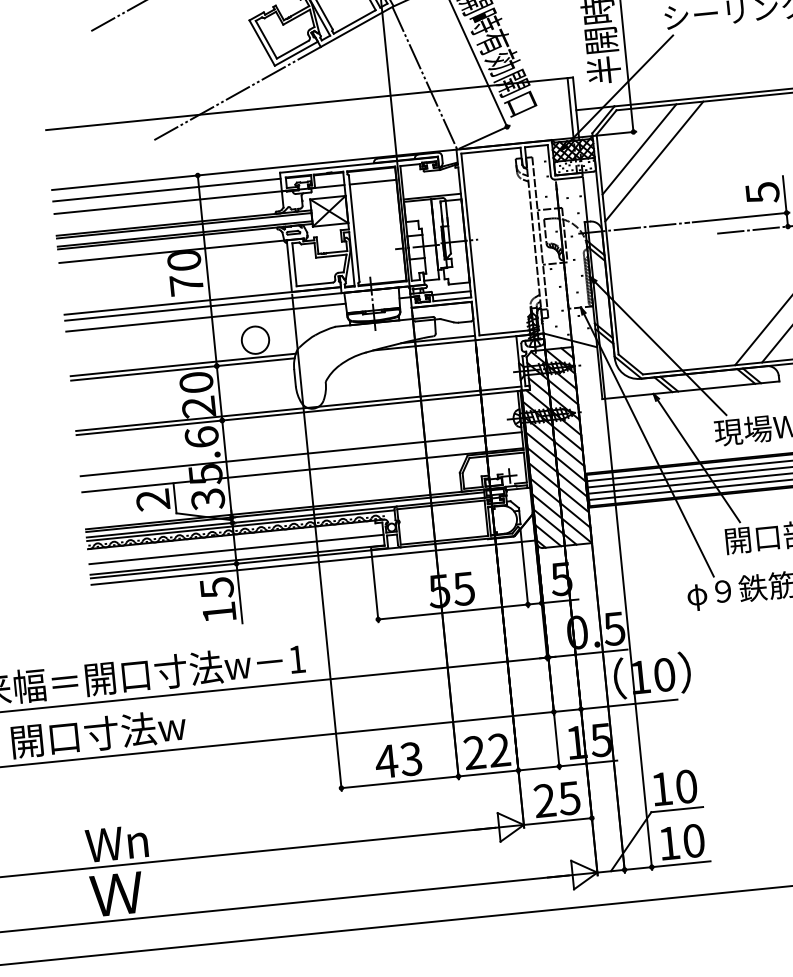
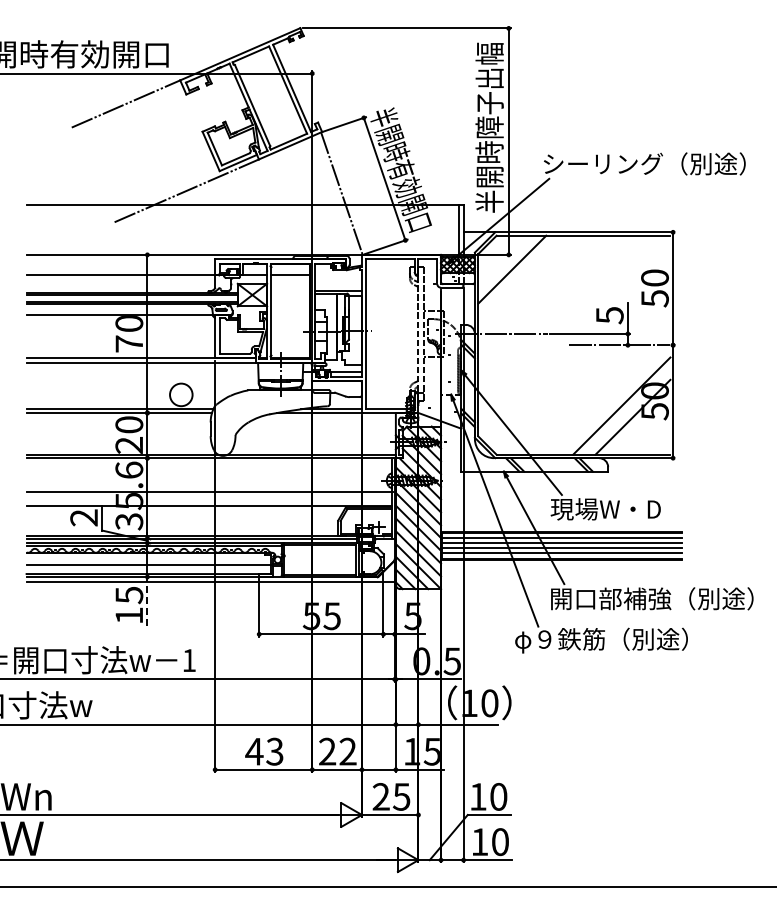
line: (654, 161) -> (523, 280), removed
line: (166, 190) -> (120, 264), removed
line: (206, 317) -> (142, 372), removed
line: (239, 593) -> (147, 601), solid -> dashed

